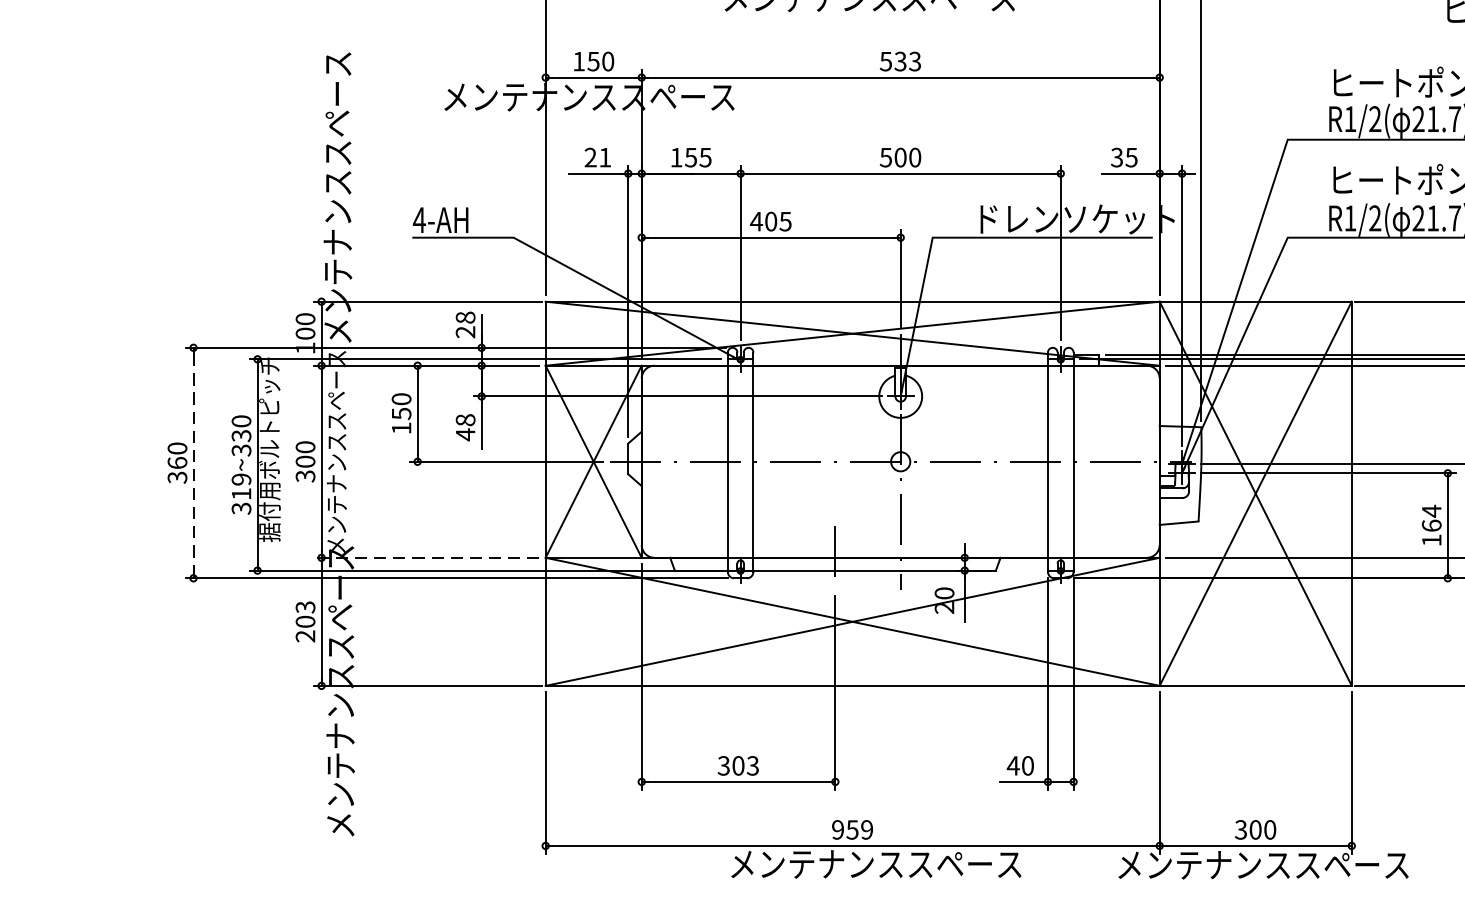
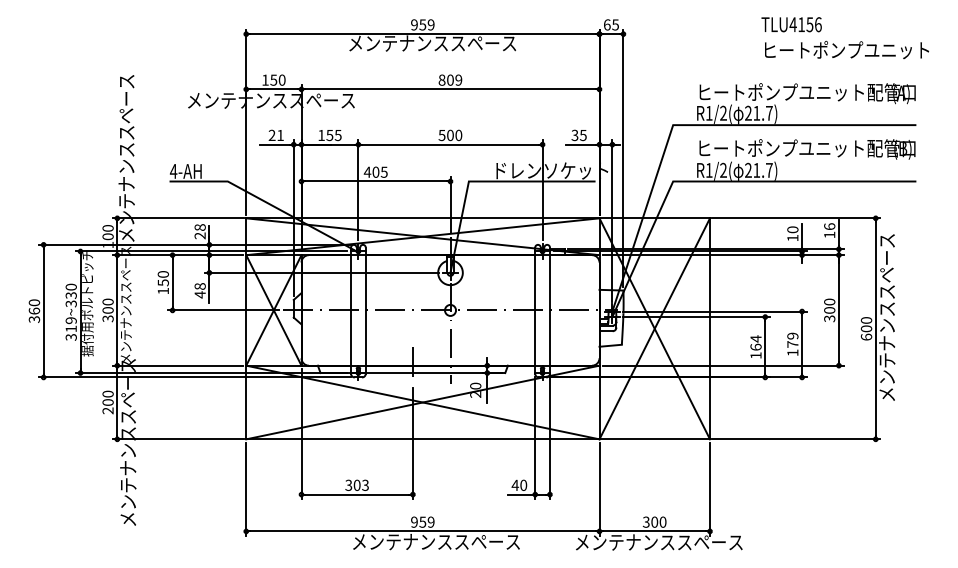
text: (900, 60) -> (450, 79), 533 -> 809
line: (193, 463) -> (43, 311), dashed -> solid
line: (426, 557) -> (177, 365), dashed -> solid
text: (304, 606) -> (107, 393), 203 -> 200

